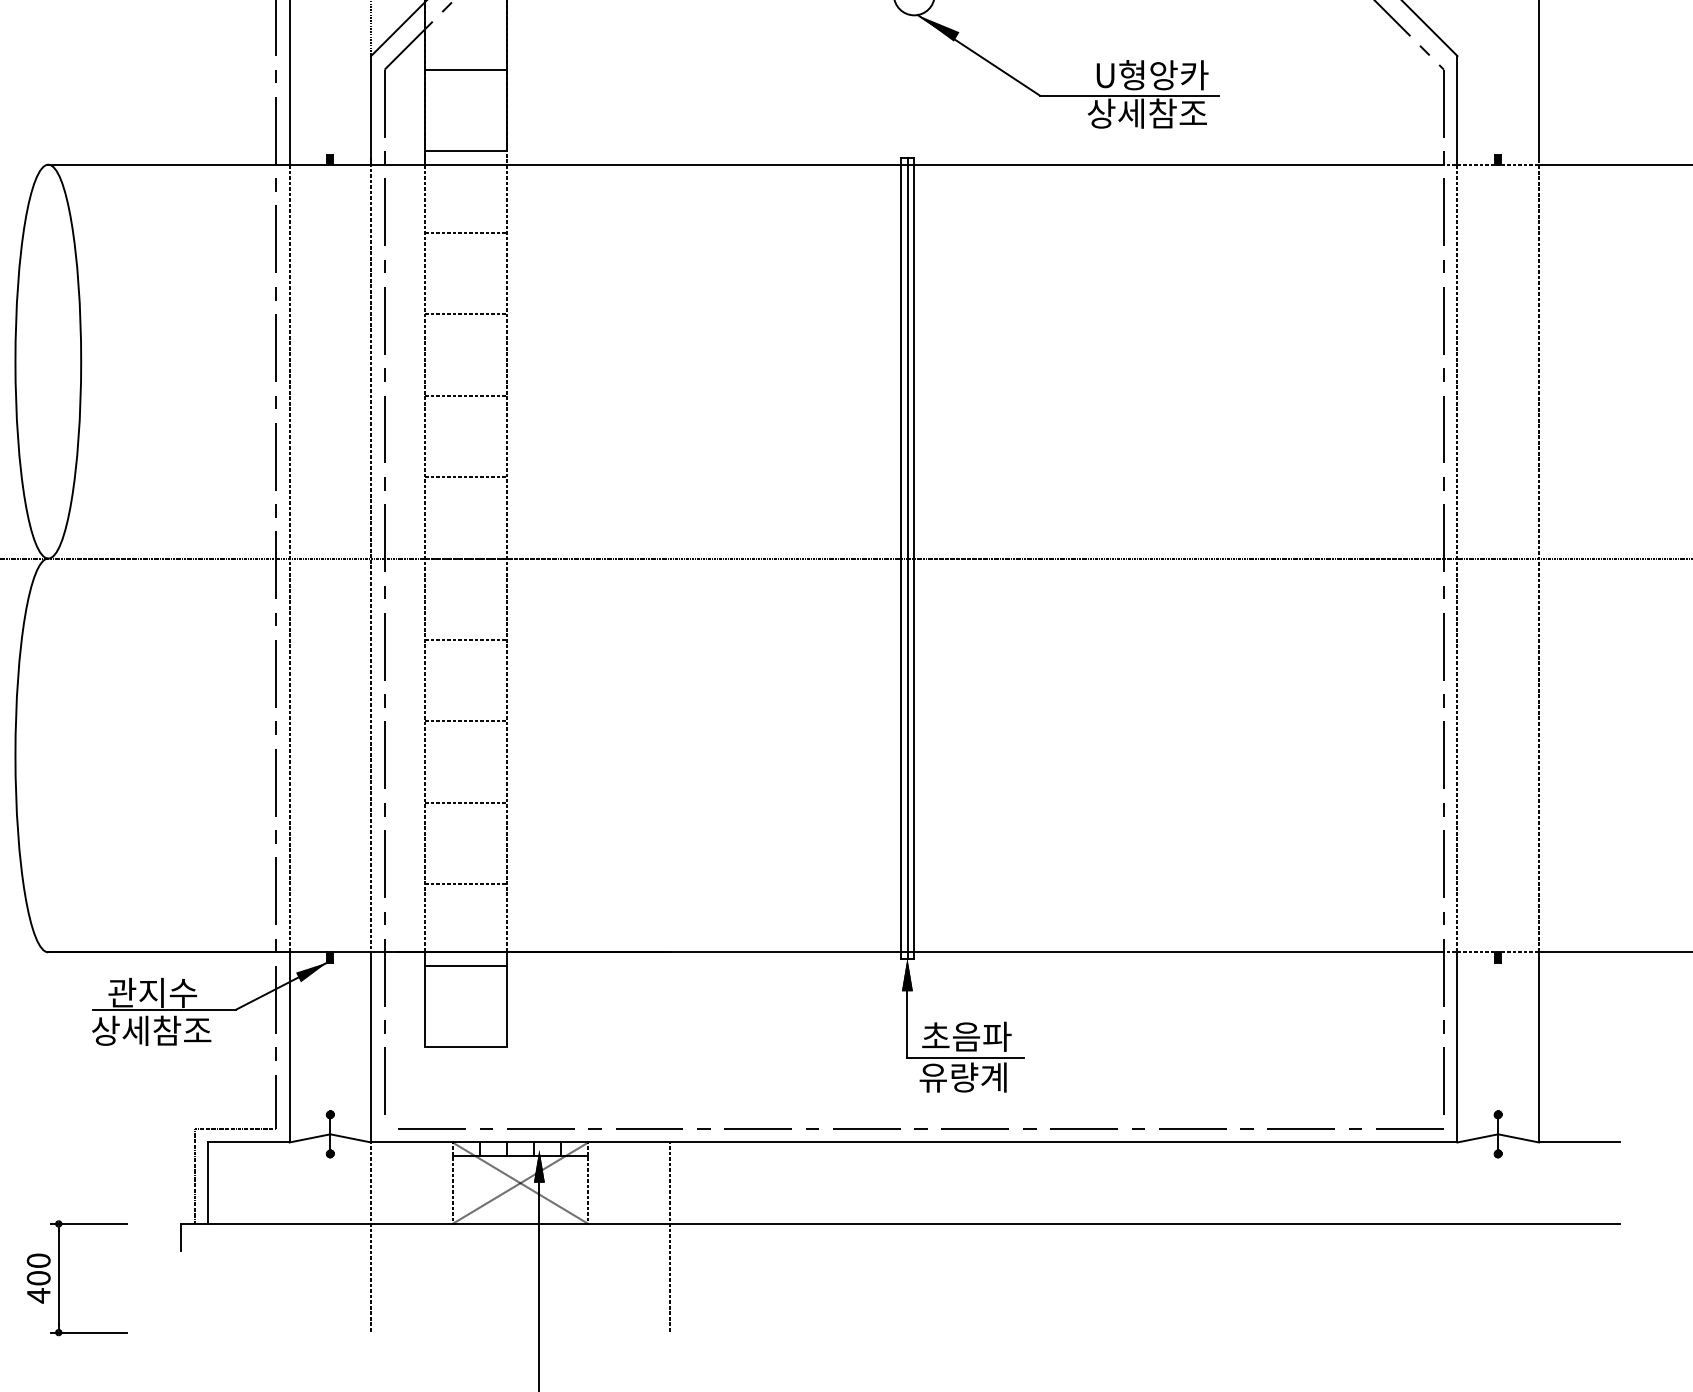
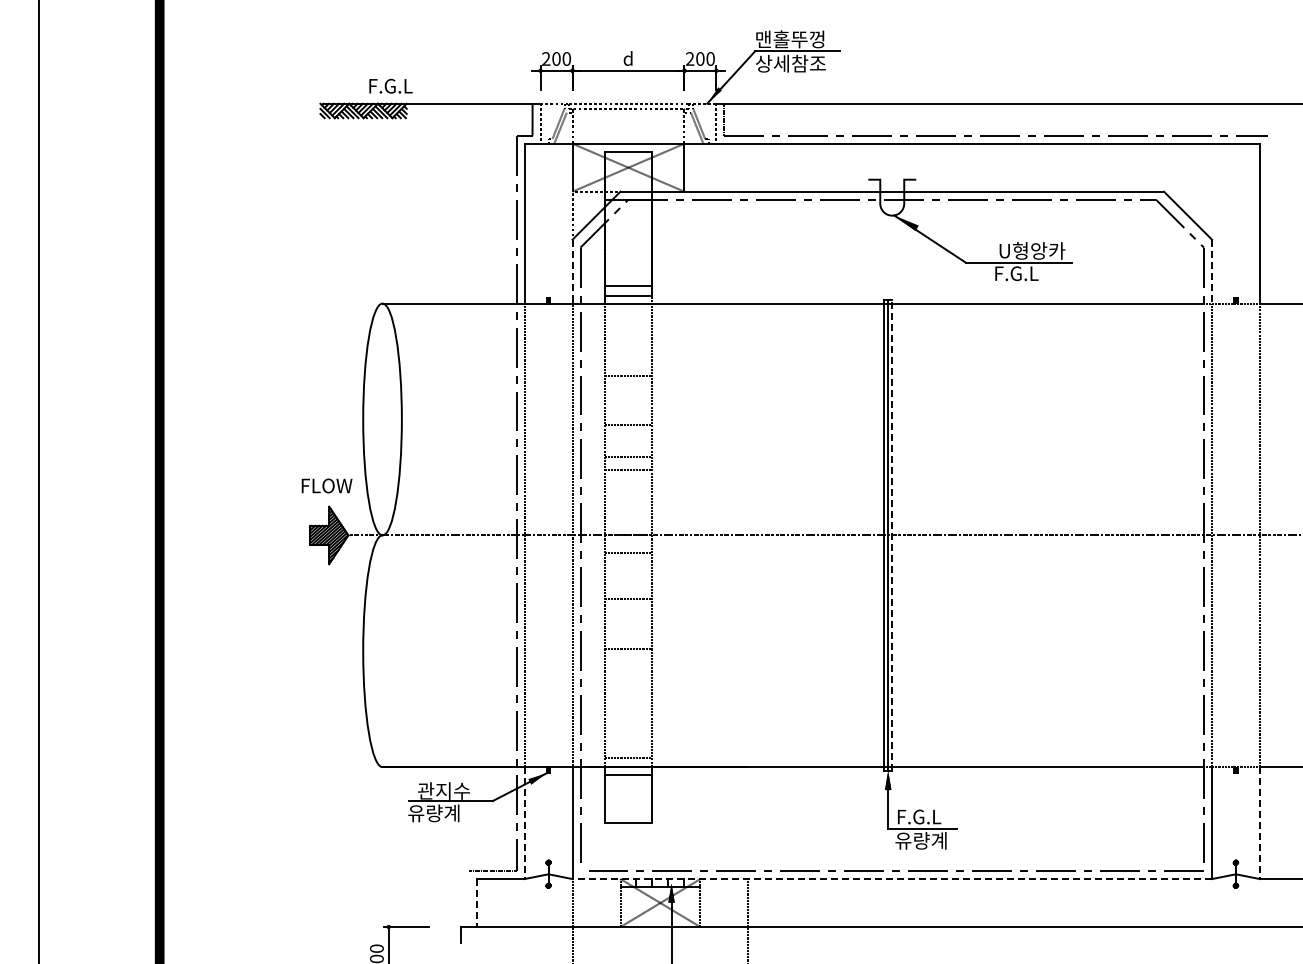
line: (466, 69) -> (628, 285), moved
line: (371, 110) -> (572, 271), solid -> dashed
line: (1456, 110) -> (1211, 271), solid -> dashed
text: (1147, 113) -> (1029, 273), 상세참조 -> F.G.L
line: (466, 232) -> (628, 375), moved
line: (466, 314) -> (628, 424), moved
line: (466, 395) -> (628, 470), moved
line: (466, 477) -> (628, 457), moved
line: (914, 558) -> (892, 535), solid -> dashed
line: (466, 640) -> (628, 553), moved
line: (466, 721) -> (628, 599), moved
line: (466, 803) -> (628, 649), moved
line: (466, 884) -> (628, 758), moved
text: (151, 1031) -> (443, 813), 상세참조 -> 유량계
text: (967, 1036) -> (923, 816), 초음파 -> F.G.L
line: (289, 1048) -> (524, 823), solid -> dashed
line: (1538, 1048) -> (1259, 823), solid -> dashed
line: (914, 1143) -> (892, 879), solid -> dashed
line: (194, 1177) -> (468, 899), removed
line: (207, 1183) -> (476, 903), solid -> dashed

